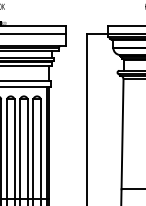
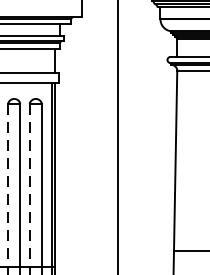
line: (20, 149) -> (8, 185), solid -> dashed
line: (33, 149) -> (29, 185), solid -> dashed

